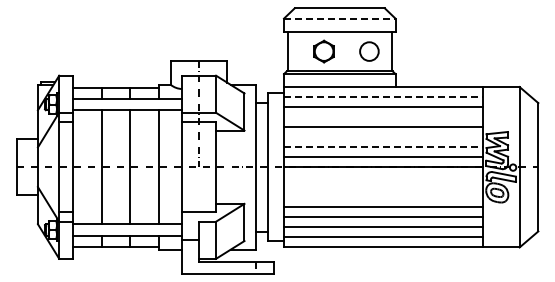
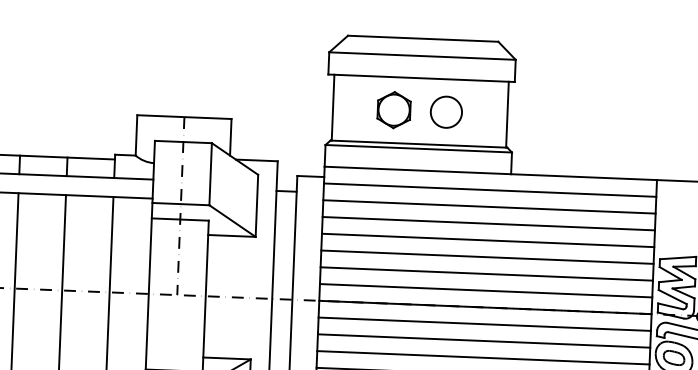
line: (339, 18) -> (422, 55), dashed -> solid
circle: (369, 51) -> (446, 112), moved
line: (383, 97) -> (490, 190), dashed -> solid
line: (383, 117) -> (488, 224), added
line: (383, 137) -> (487, 257), added
line: (383, 147) -> (486, 274), dashed -> solid
line: (383, 177) -> (484, 324), added
line: (383, 187) -> (484, 341), added
line: (383, 197) -> (483, 358), added

